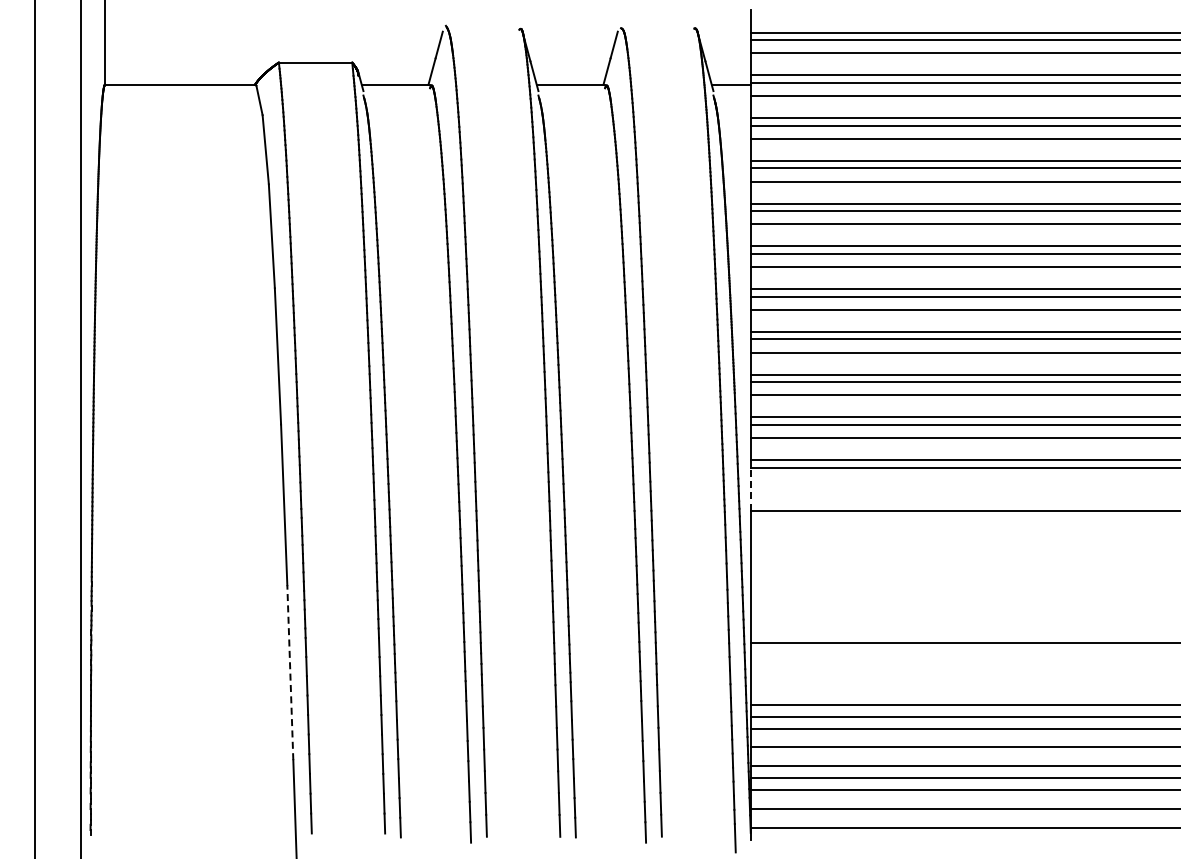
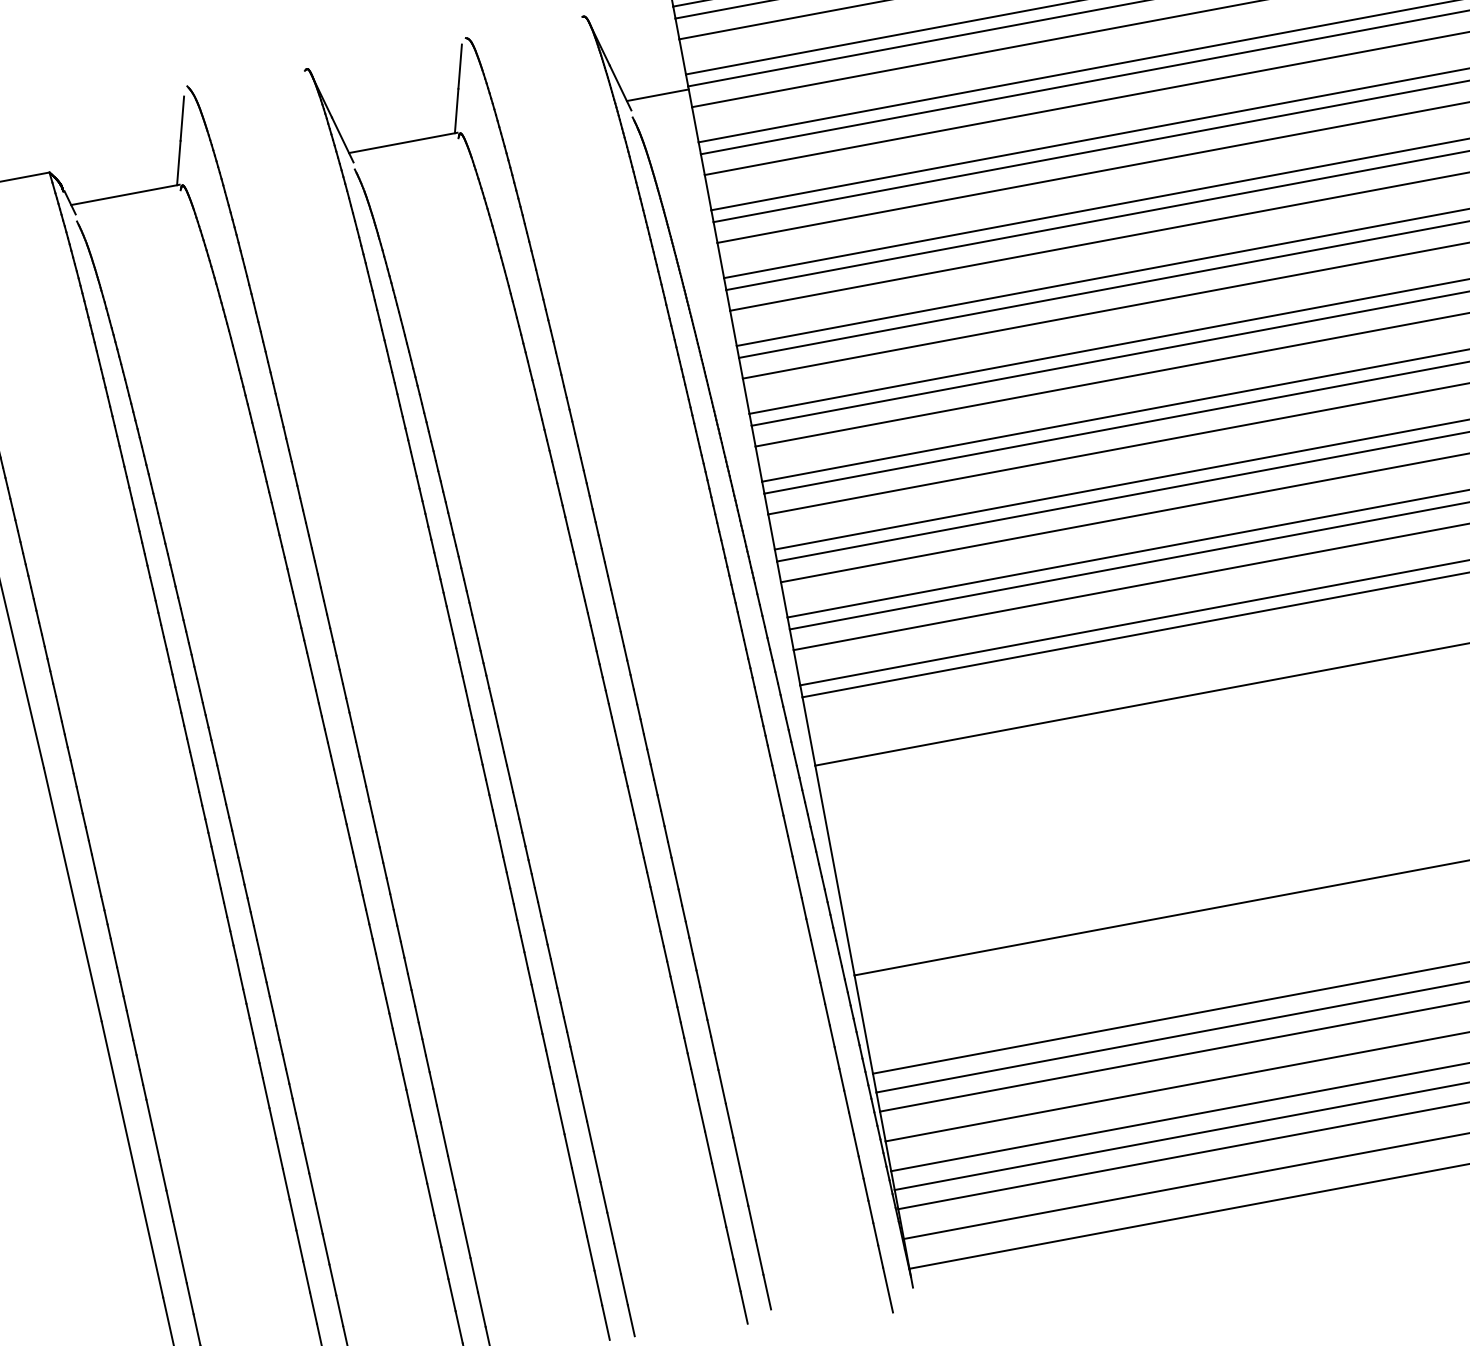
line: (750, 489) -> (808, 731), dashed -> solid
line: (290, 672) -> (132, 1159), dashed -> solid

